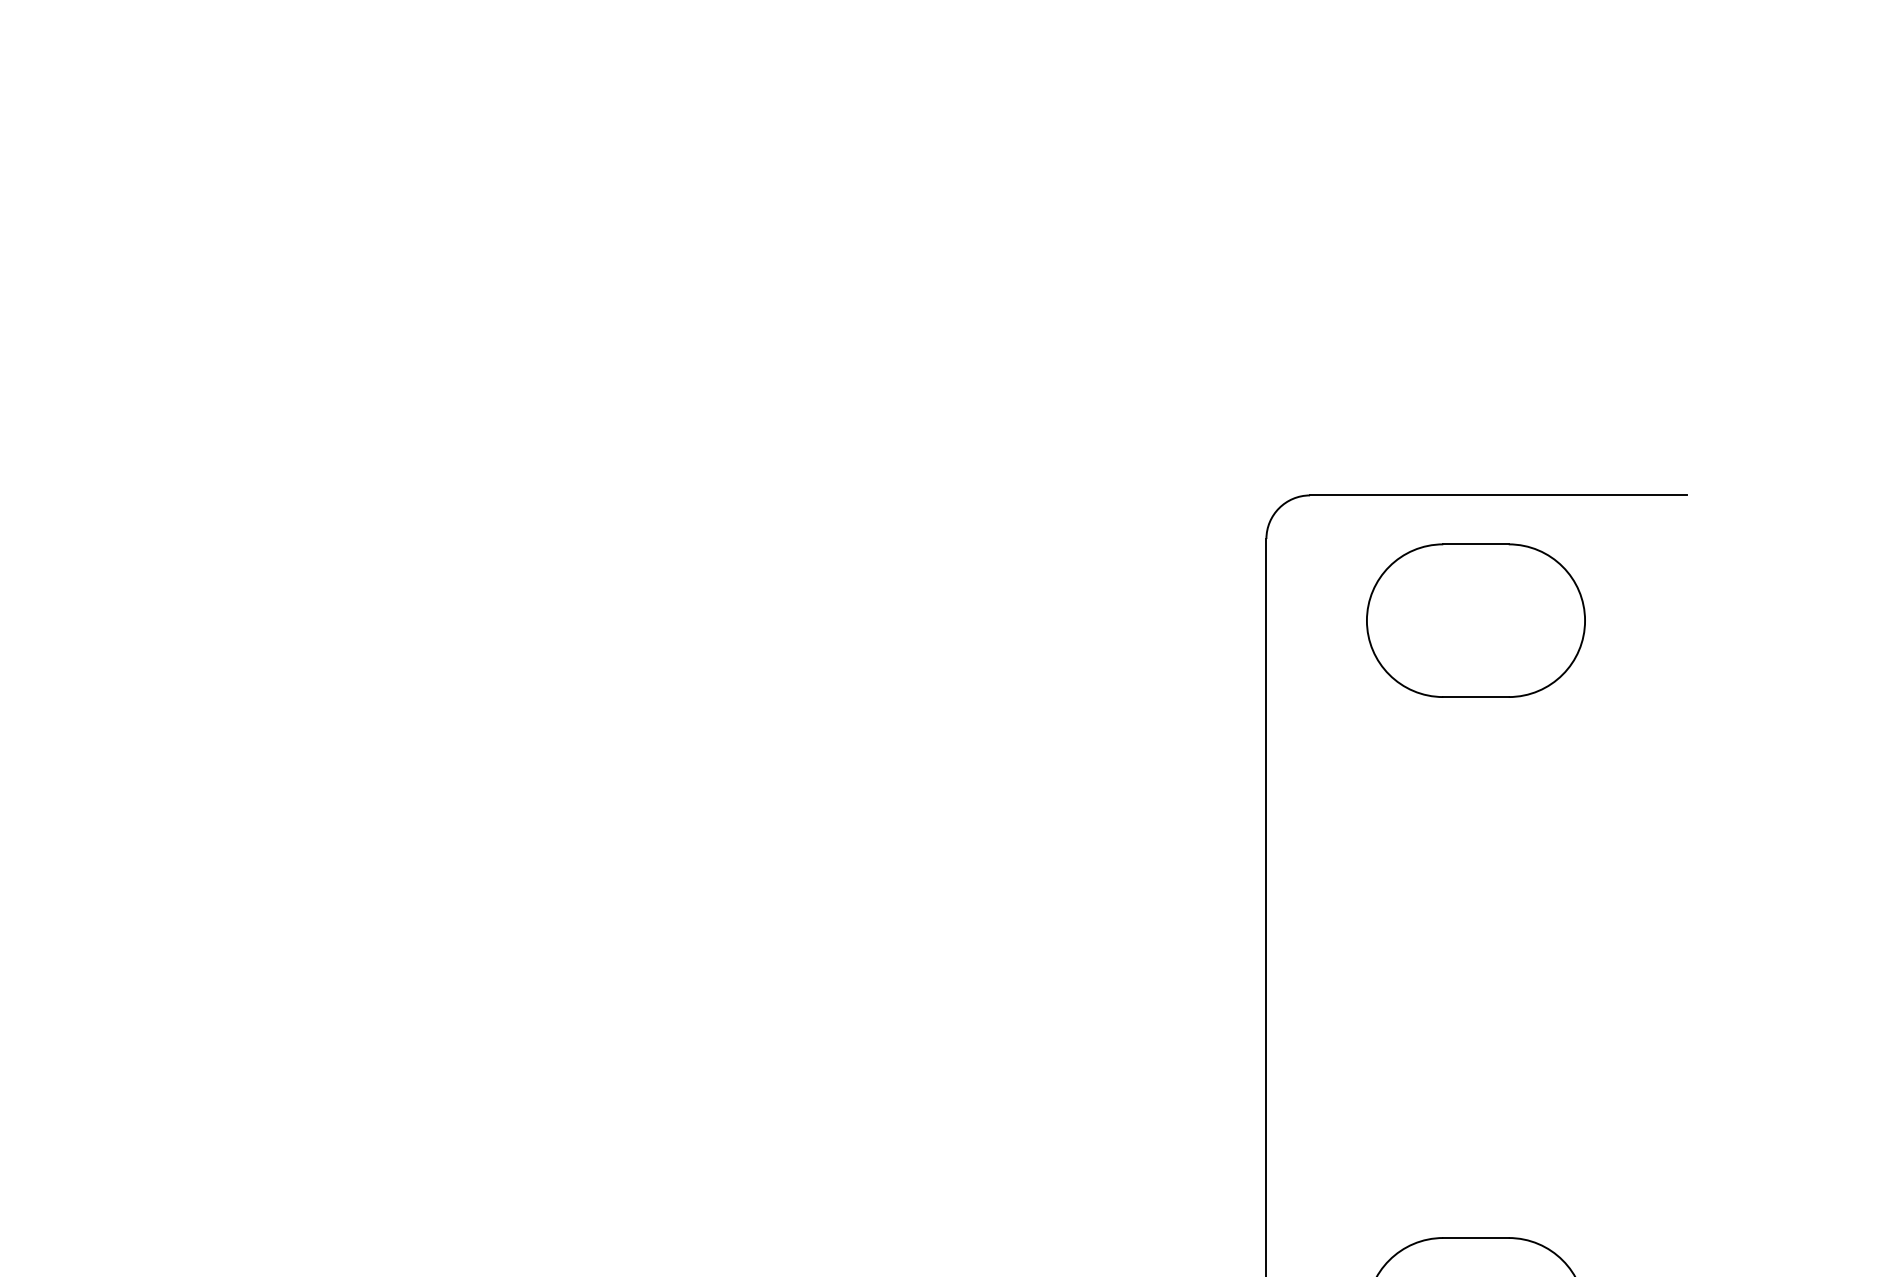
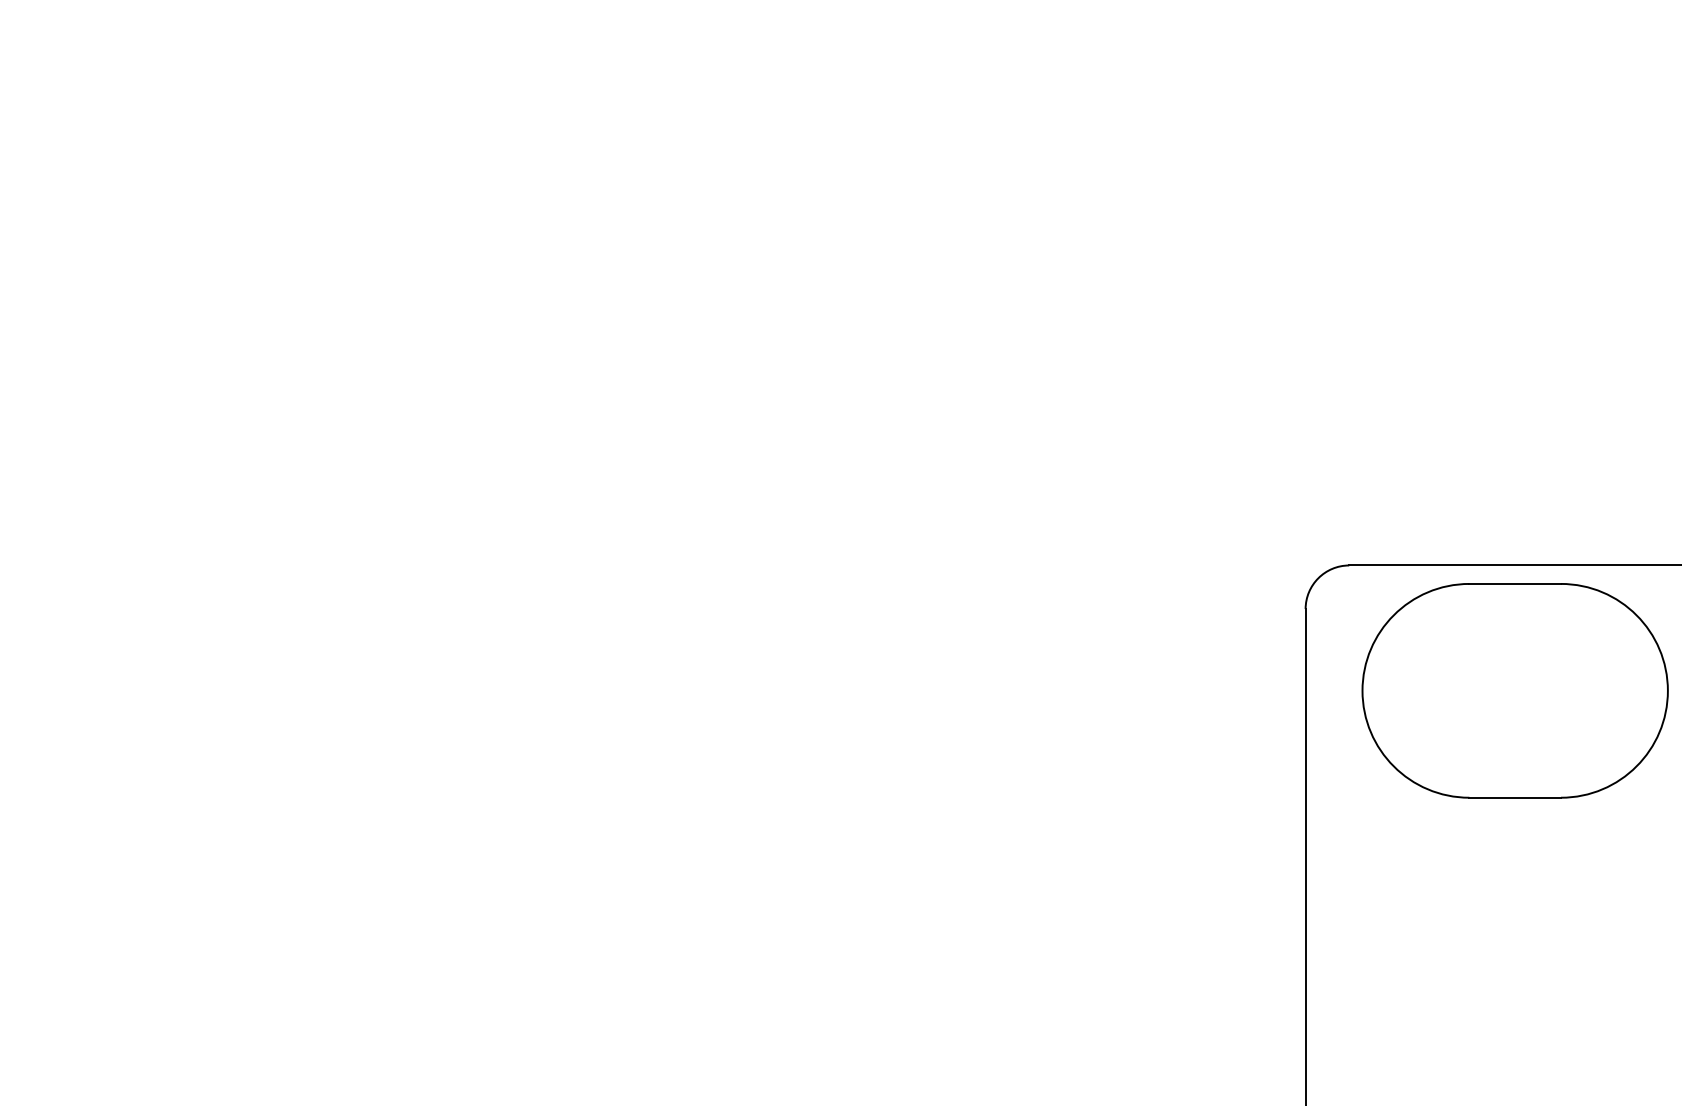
part: (1475, 620) -> (1514, 690), size x1.4

